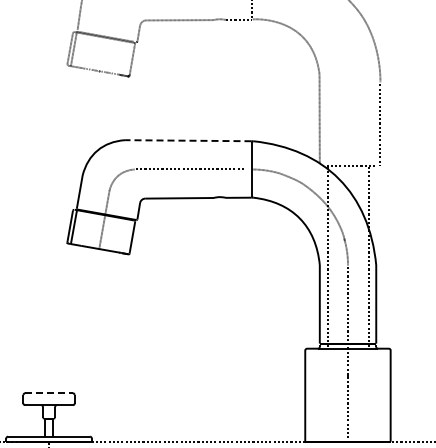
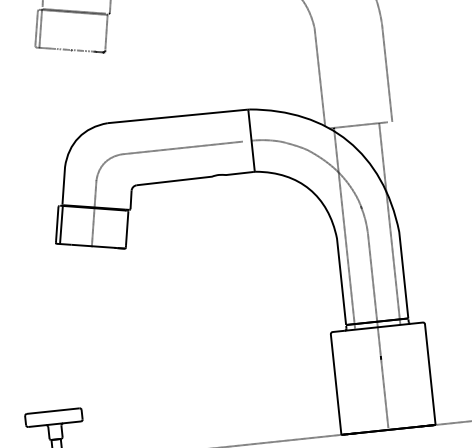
line: (187, 140) -> (176, 116), dashed -> solid
line: (49, 393) -> (53, 411), dashed -> solid

